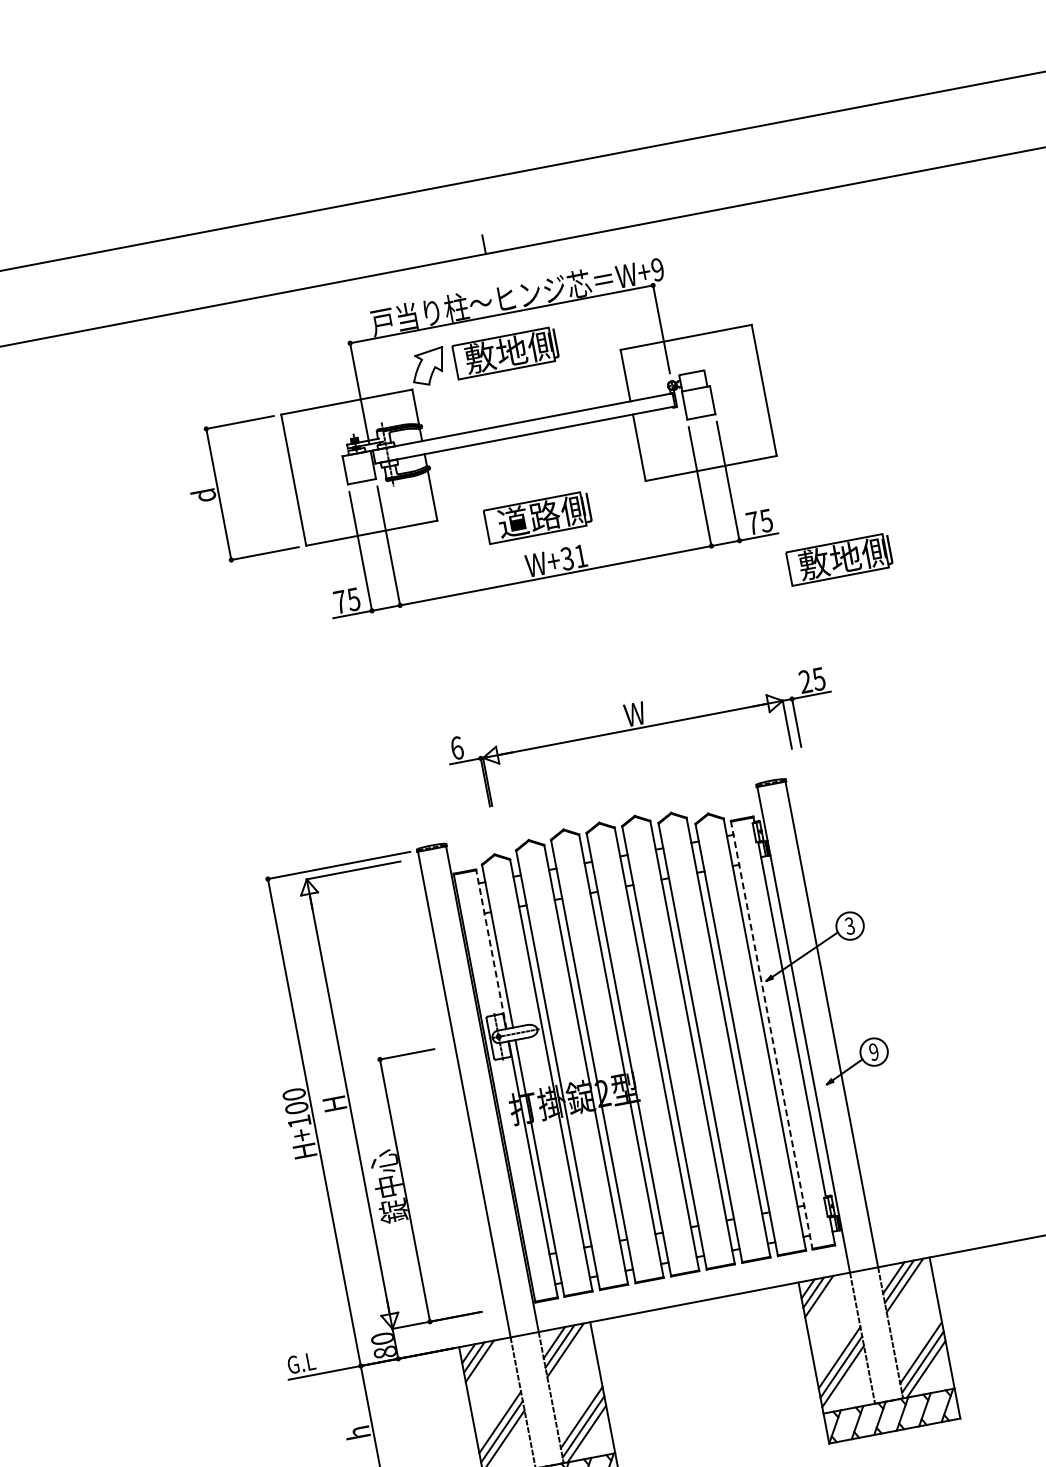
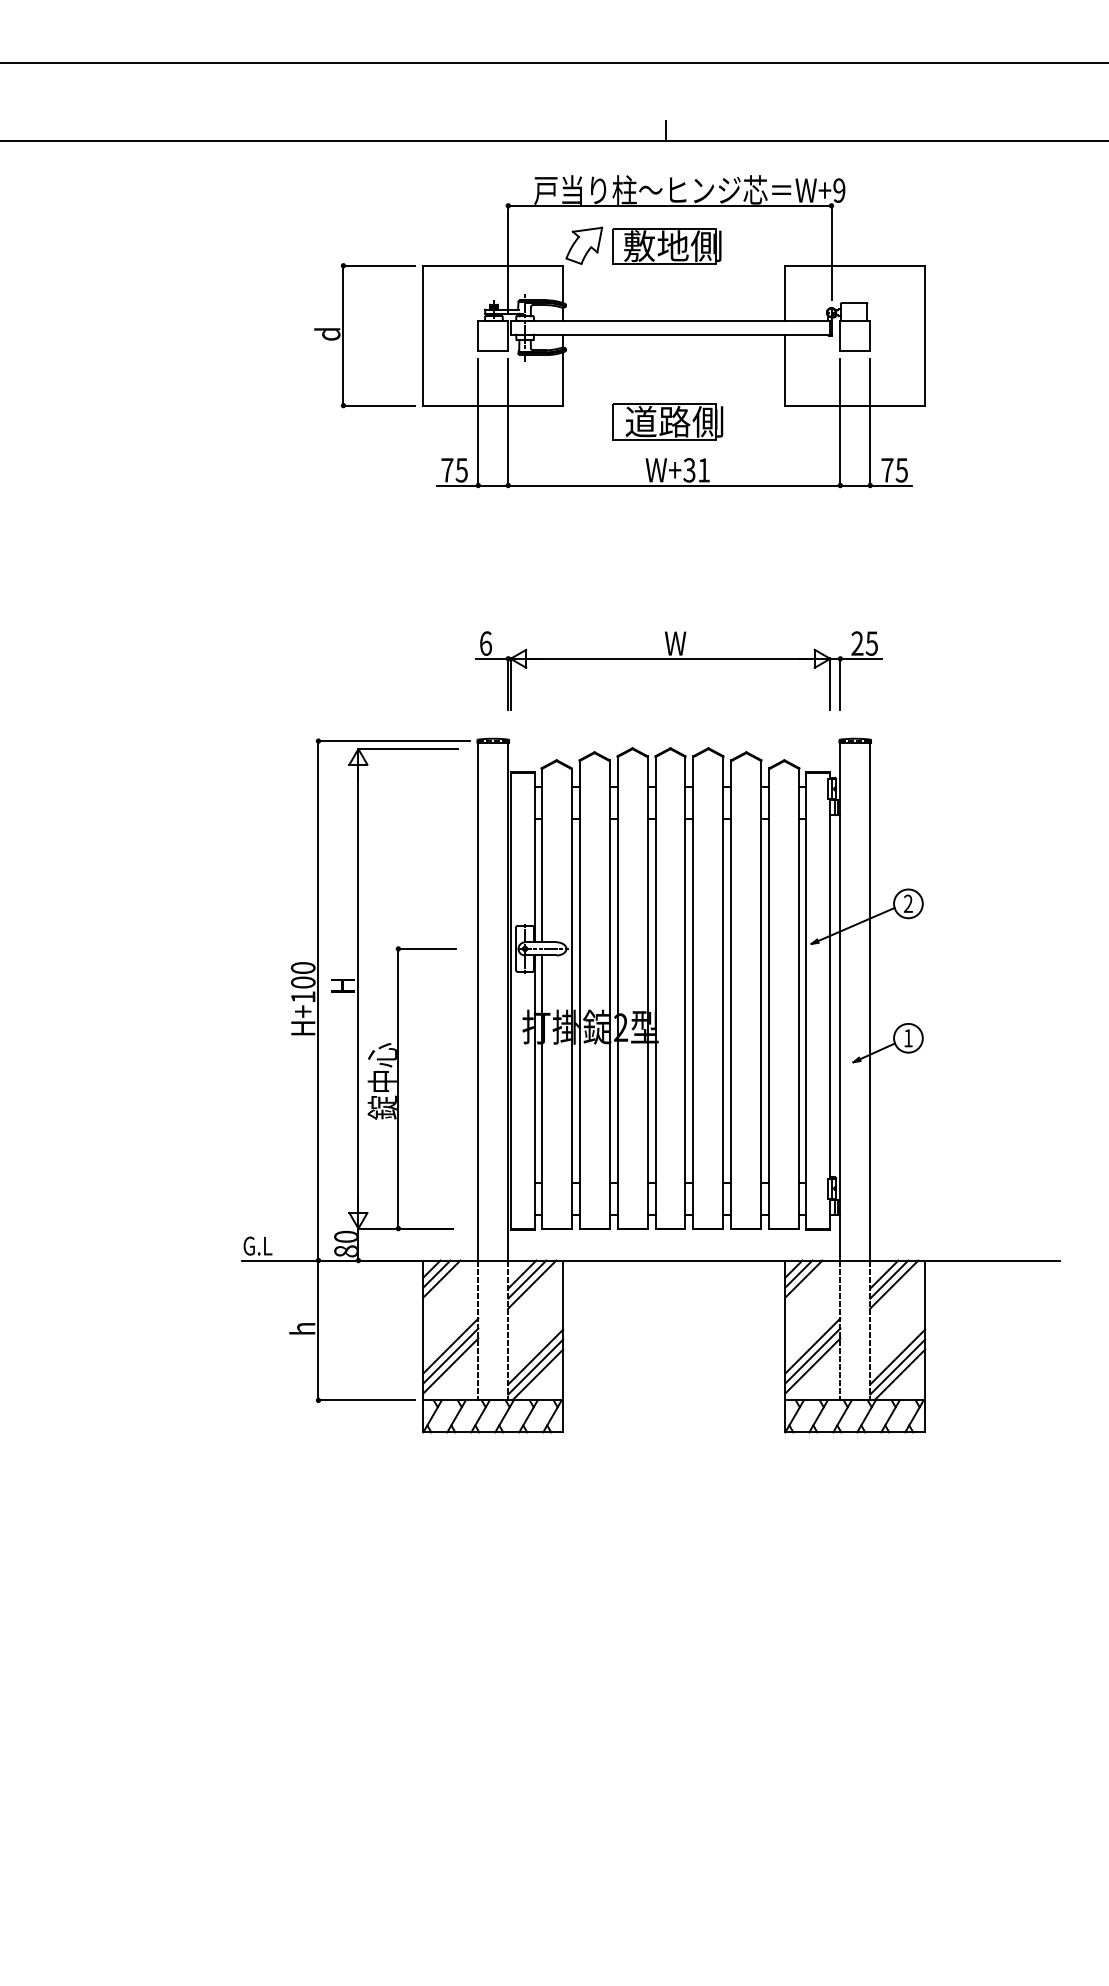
part: (839, 559) -> (969, 524), removed
part: (640, 728) -> (678, 659), moved
text: (849, 926) -> (907, 904), 3 -> 2
line: (491, 948) -> (534, 856), dashed -> solid
line: (771, 1034) -> (806, 1000), dashed -> solid
text: (873, 1052) -> (907, 1038), 9 -> 1

